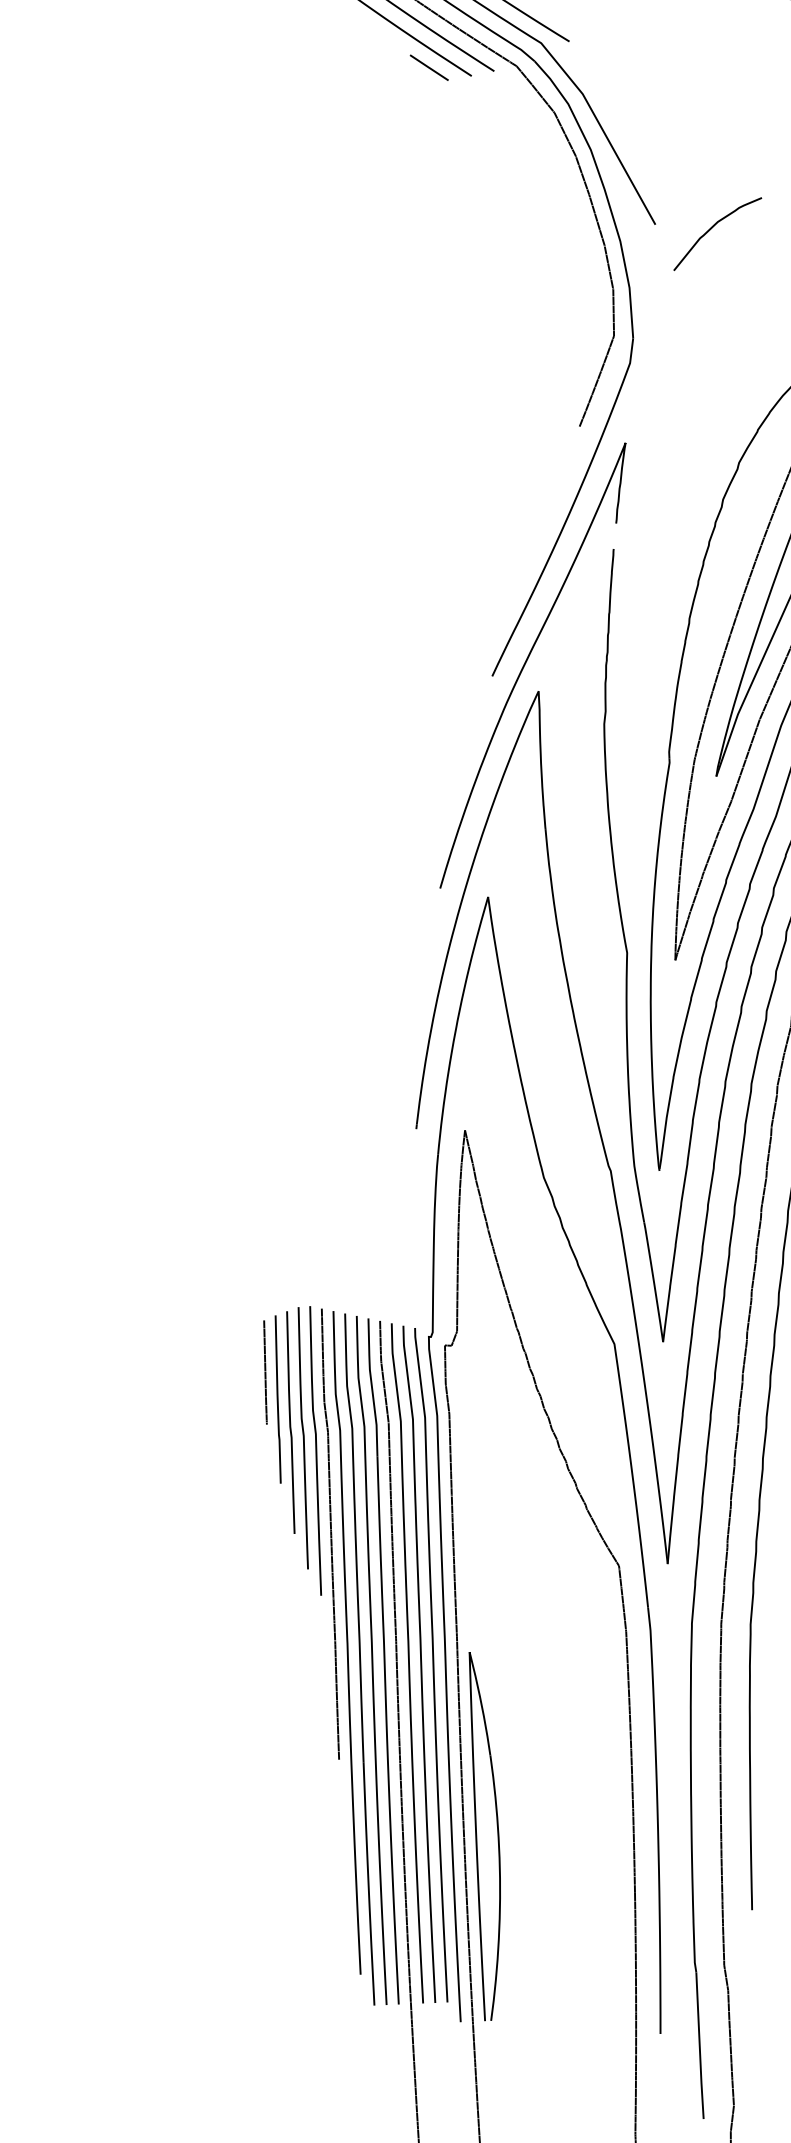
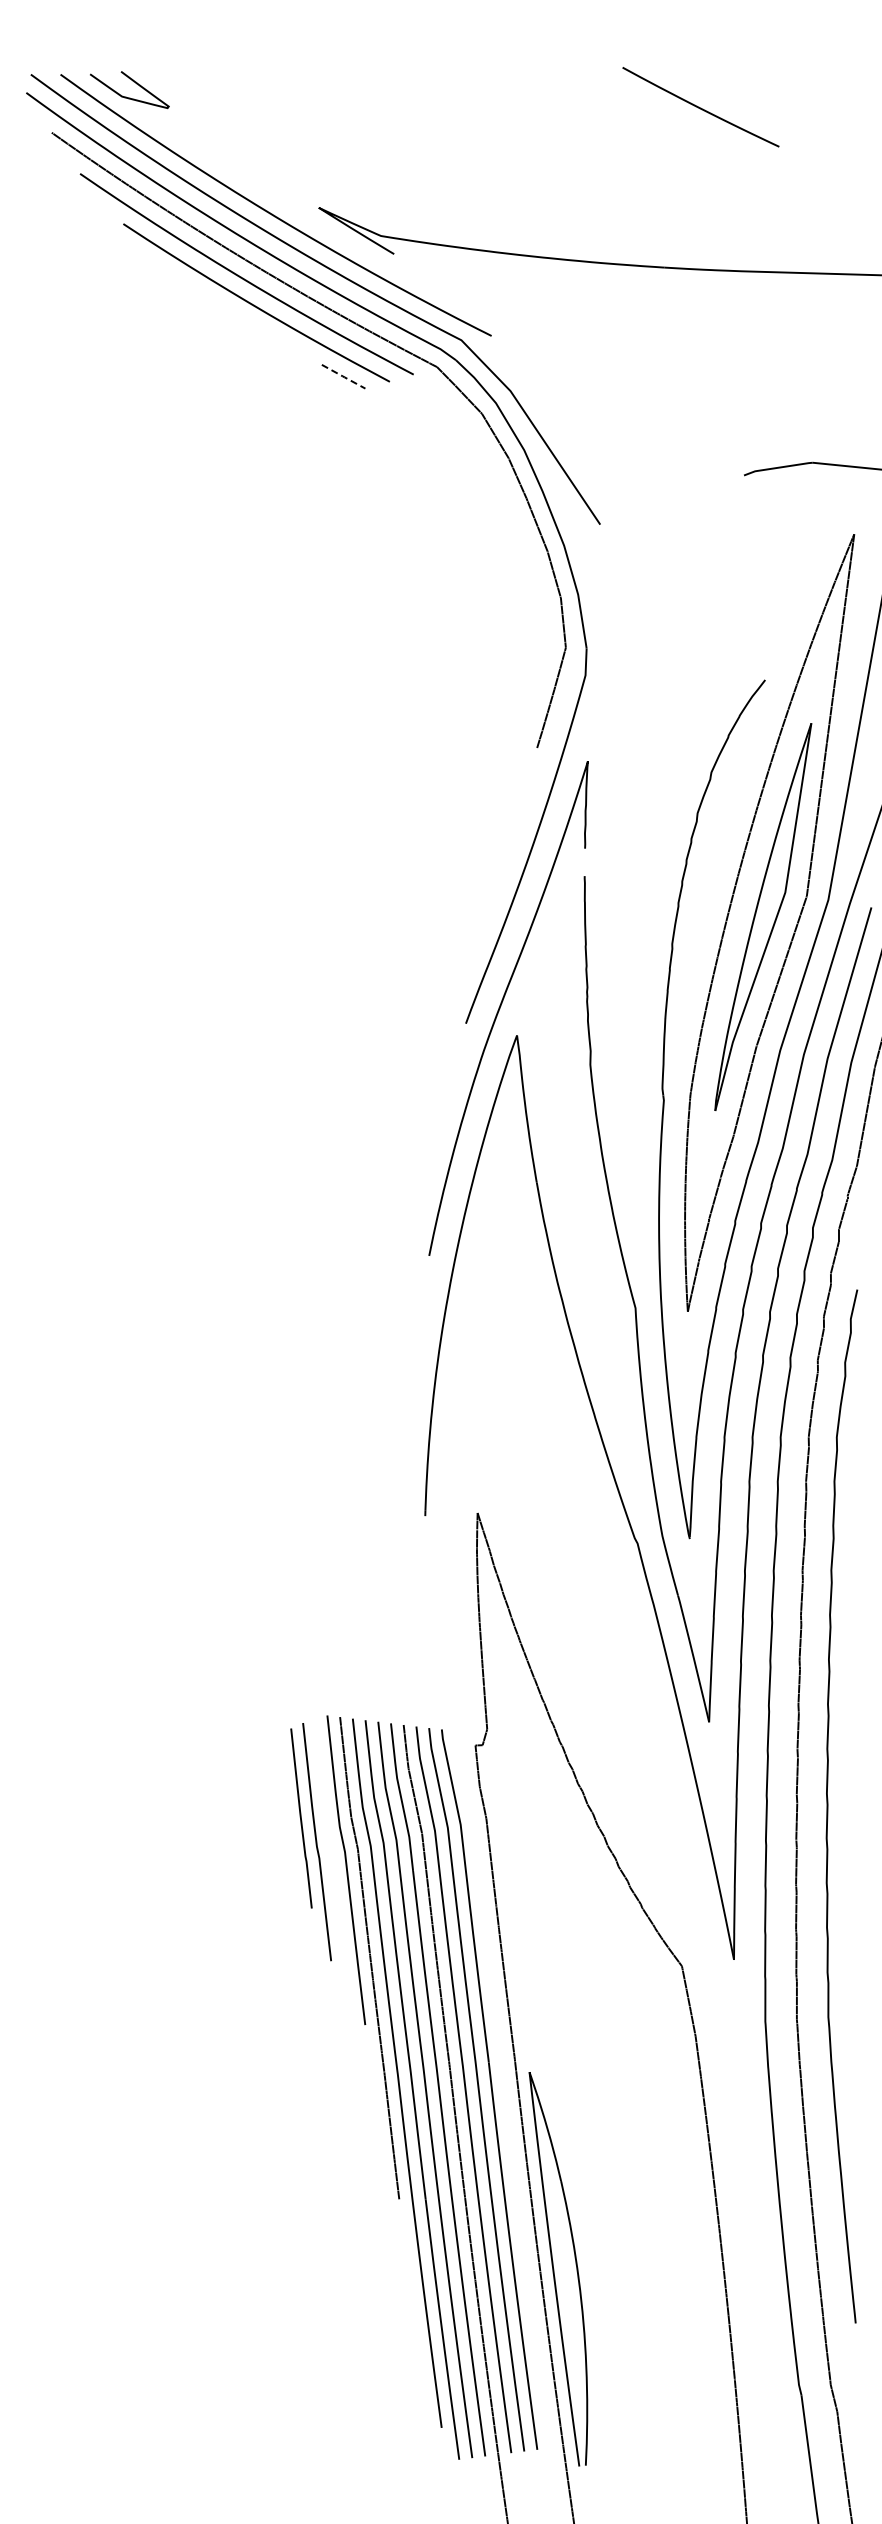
line: (430, 68) -> (344, 377), solid -> dashed
curve: (713, 227) -> (662, 522), removed
line: (265, 1372) -> (285, 1790), removed
curve: (302, 1437) -> (331, 1857), removed
part: (629, 1459) -> (683, 1851), removed

